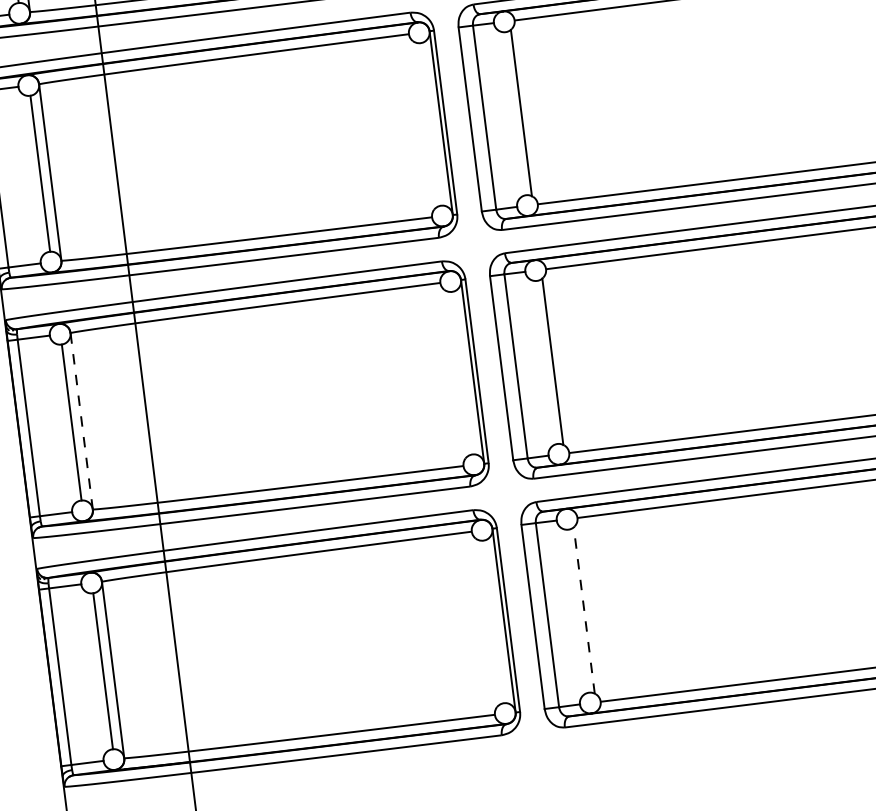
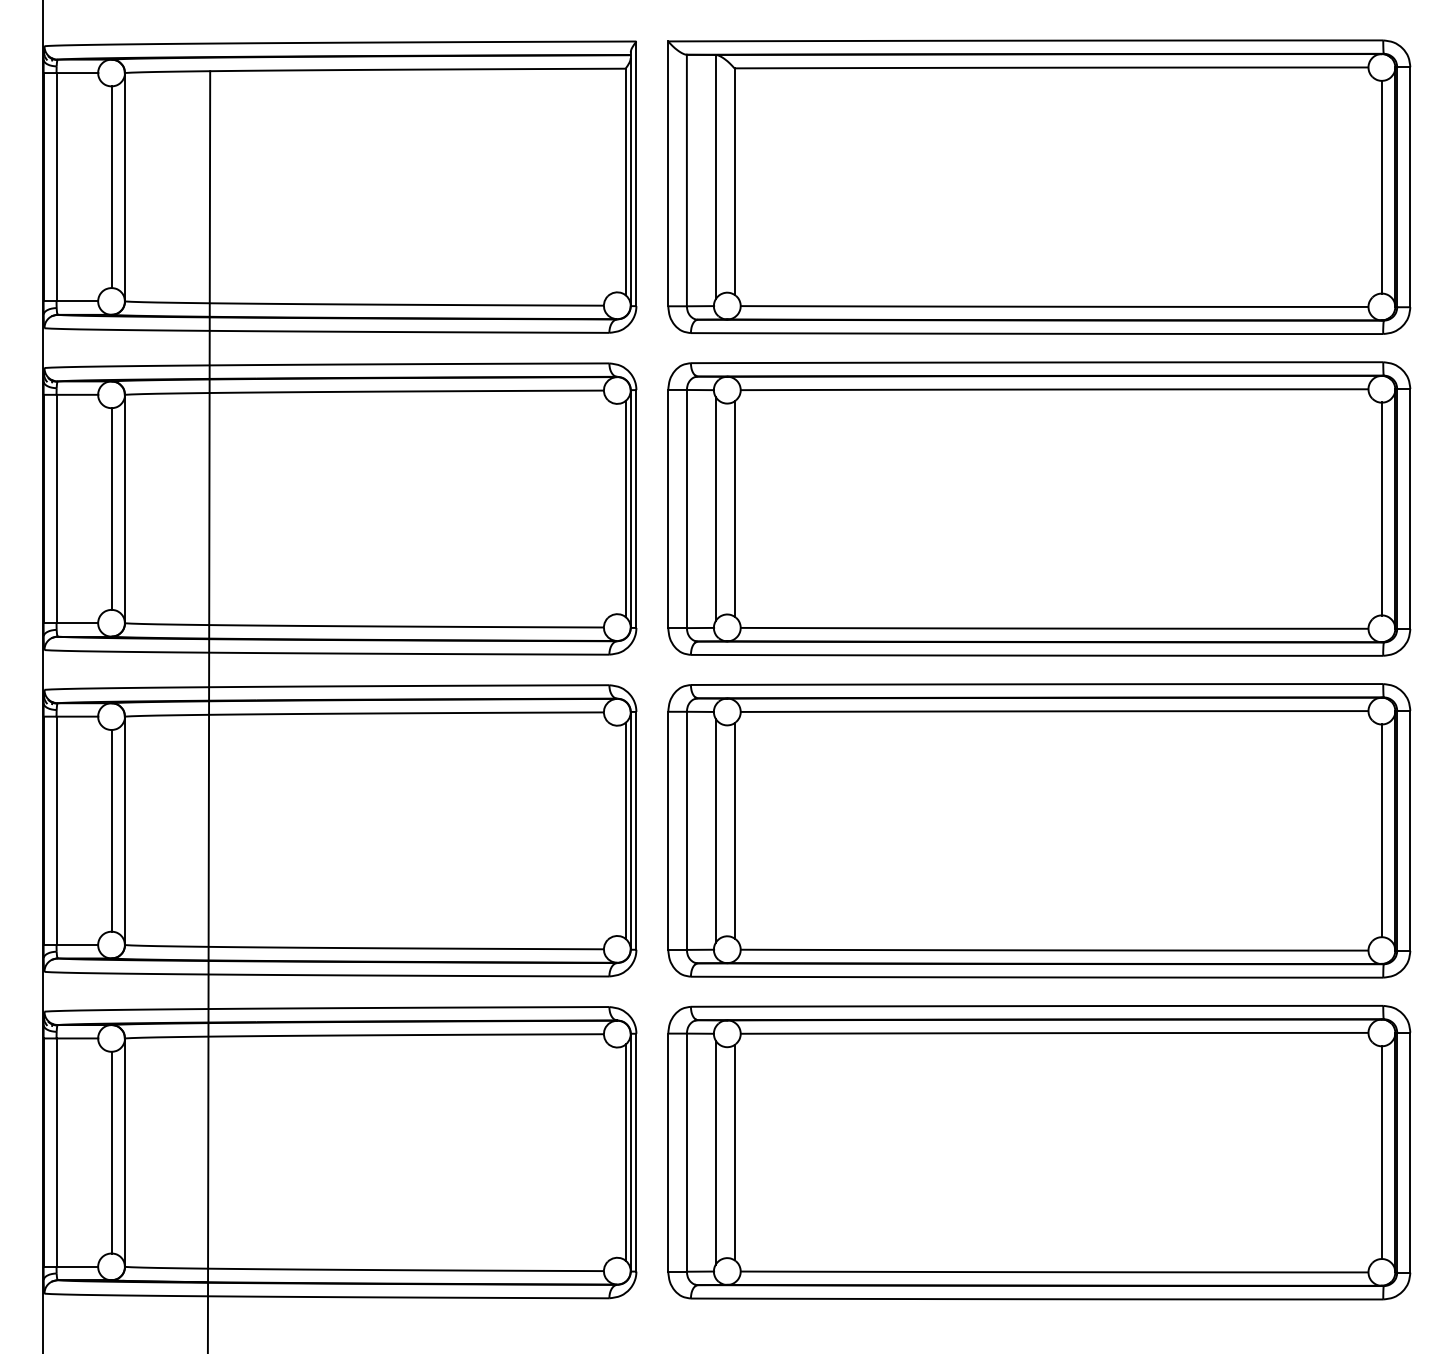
line: (507, 114) -> (716, 508), added
line: (437, 123) -> (625, 508), added
line: (538, 363) -> (716, 830), added
line: (468, 372) -> (625, 830), added
line: (81, 421) -> (124, 830), dashed -> solid
line: (584, 610) -> (734, 1152), dashed -> solid
line: (570, 612) -> (716, 1152), added
line: (500, 621) -> (625, 1152), added

